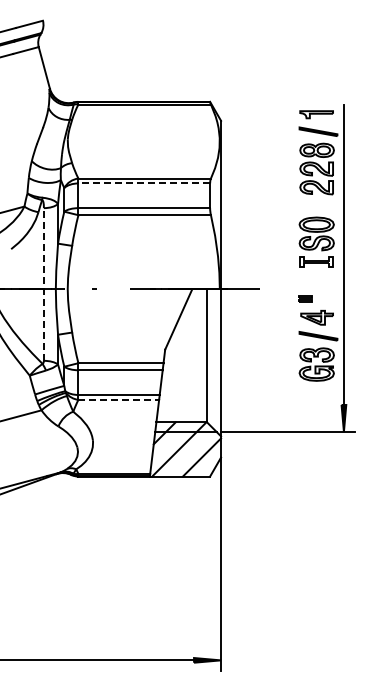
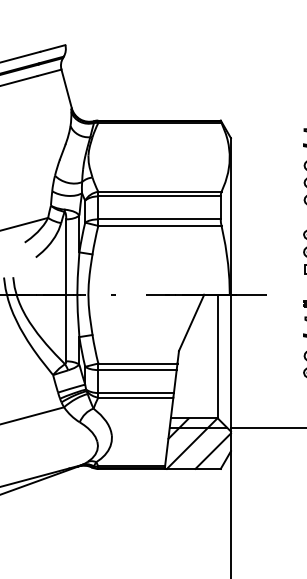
line: (144, 183) -> (159, 196), dashed -> solid
line: (43, 284) -> (65, 290), dashed -> solid
line: (119, 399) -> (136, 397), dashed -> solid

